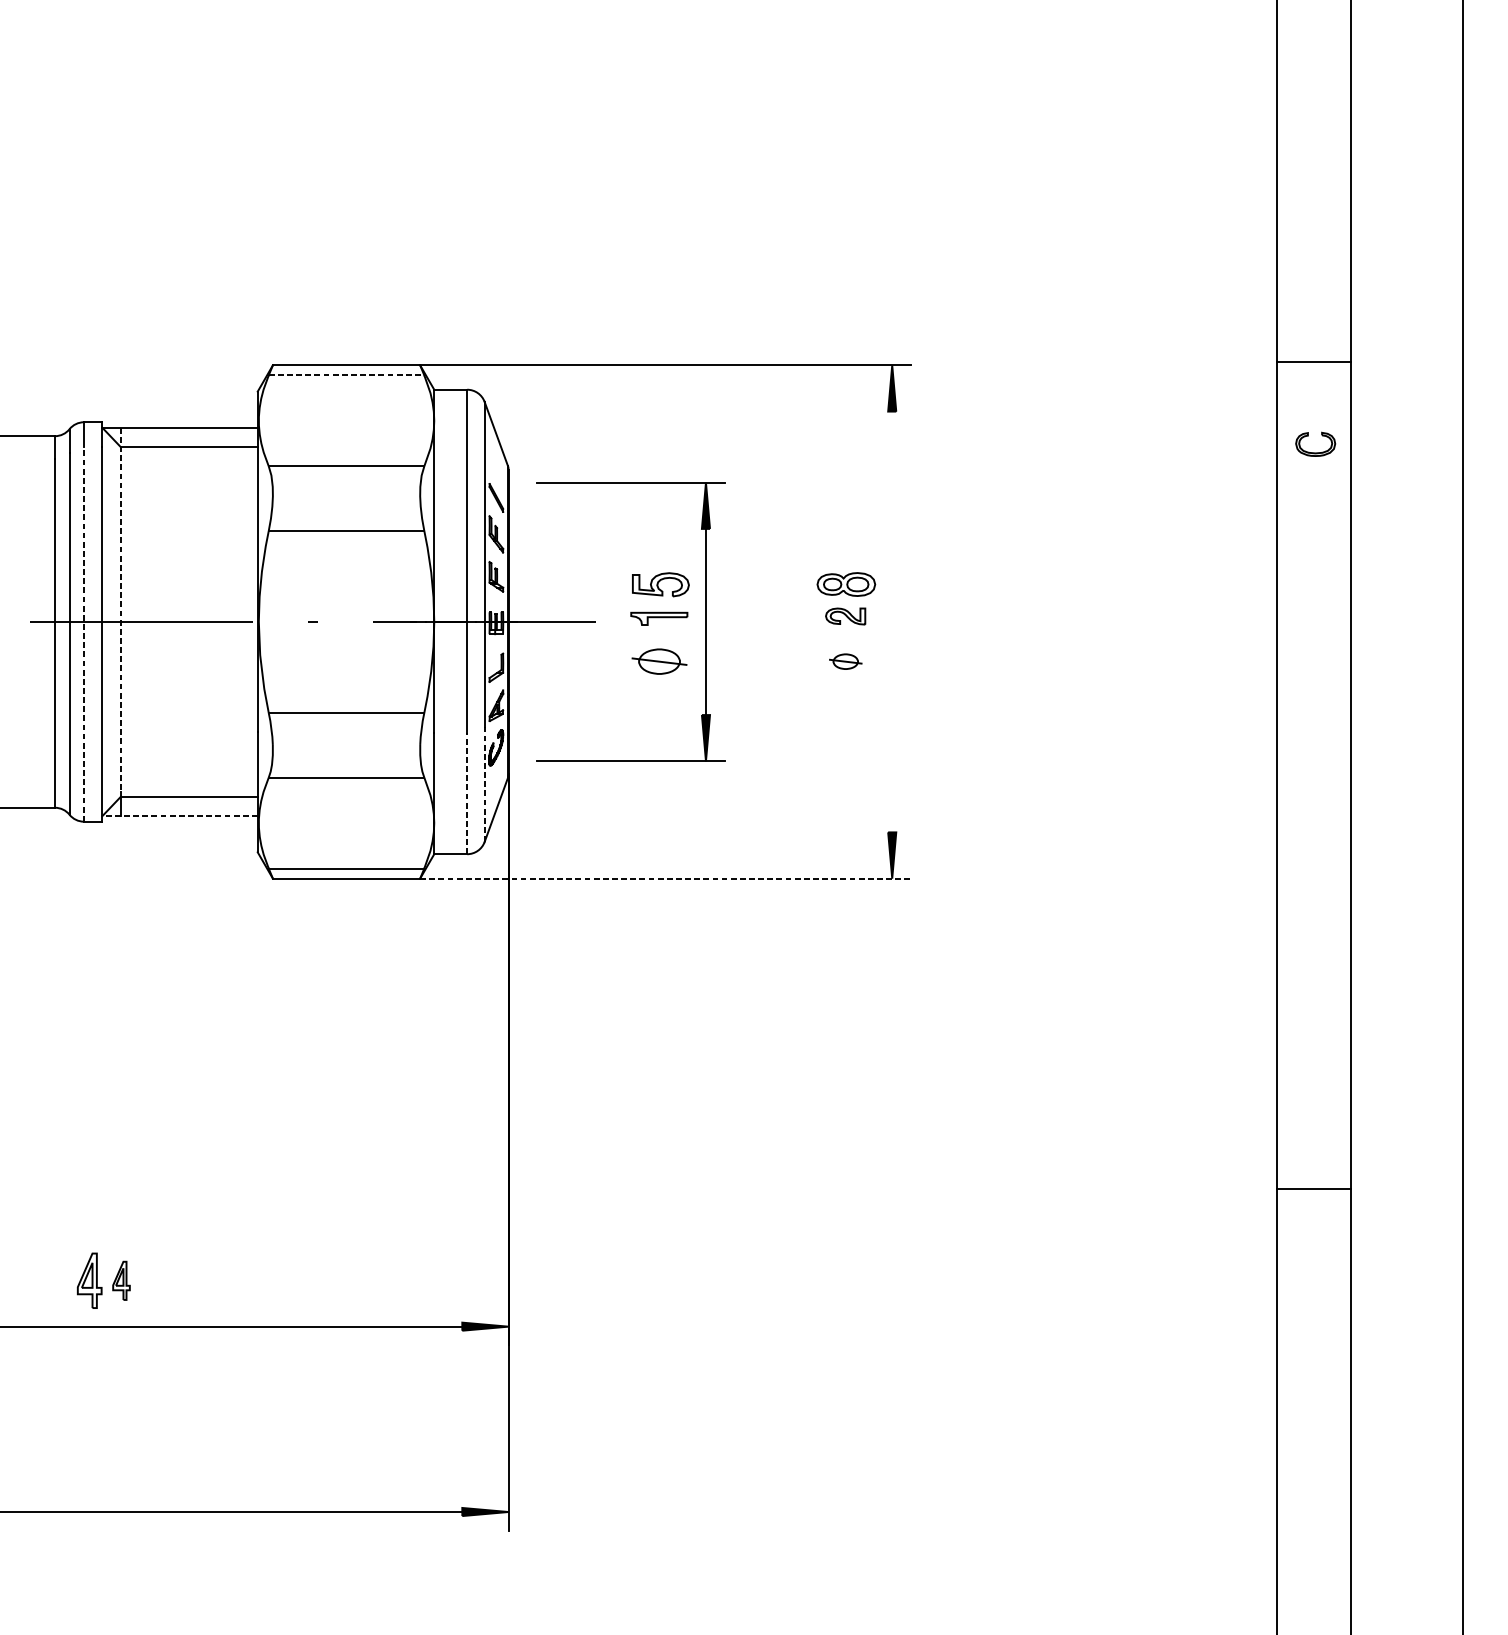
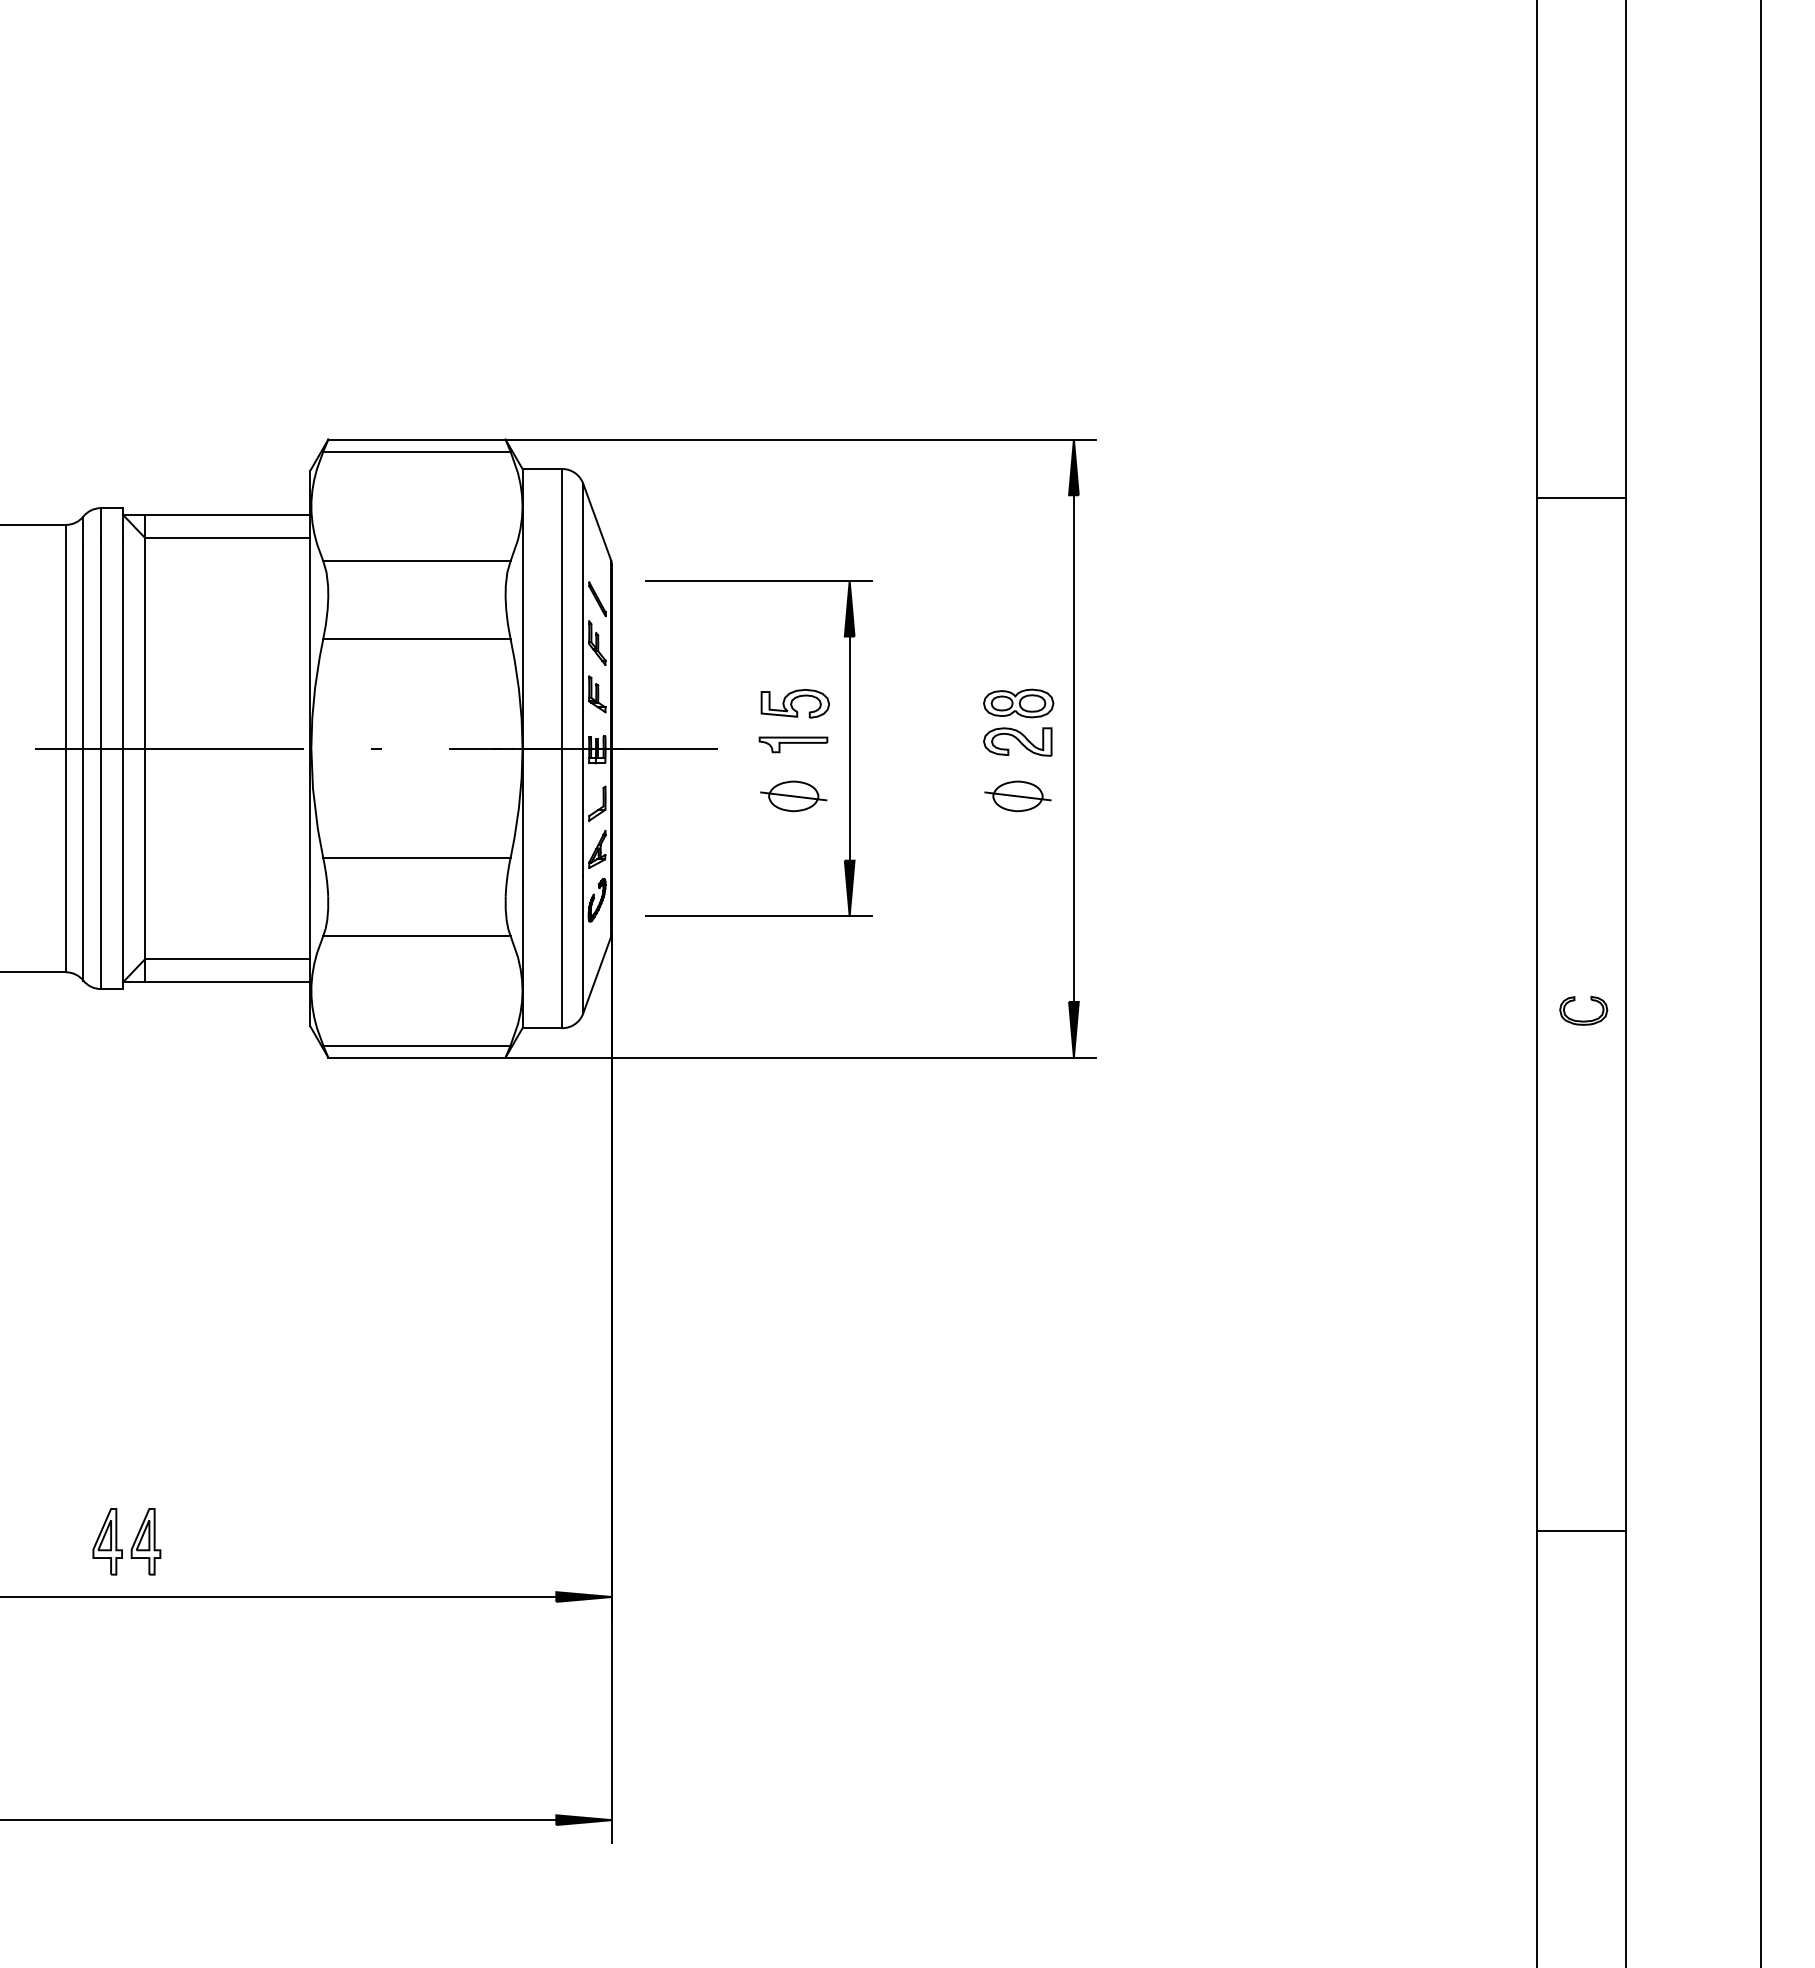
line: (1313, 362) -> (1581, 498), moved
line: (346, 375) -> (416, 451), dashed -> solid
part: (1315, 452) -> (1583, 1020), moved
line: (121, 610) -> (145, 734), dashed -> solid
part: (845, 616) -> (1017, 741), size x1.43
line: (891, 621) -> (1073, 748), added
line: (83, 634) -> (100, 763), dashed -> solid
part: (845, 661) -> (1017, 796), size x1.67
line: (484, 784) -> (583, 944), dashed -> solid
line: (467, 793) -> (562, 955), dashed -> solid
line: (180, 816) -> (216, 982), dashed -> solid
line: (665, 878) -> (801, 1057), dashed -> solid
line: (1313, 1188) -> (1581, 1530), moved
part: (121, 1280) -> (145, 1541), size x1.43

